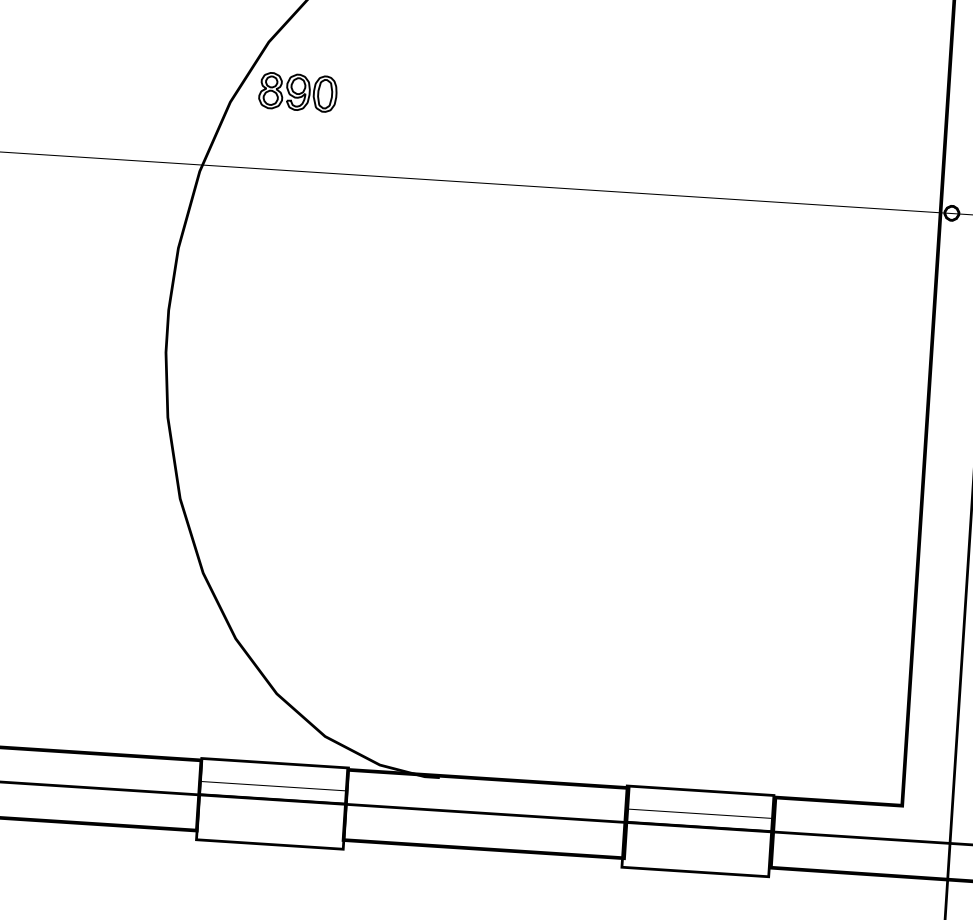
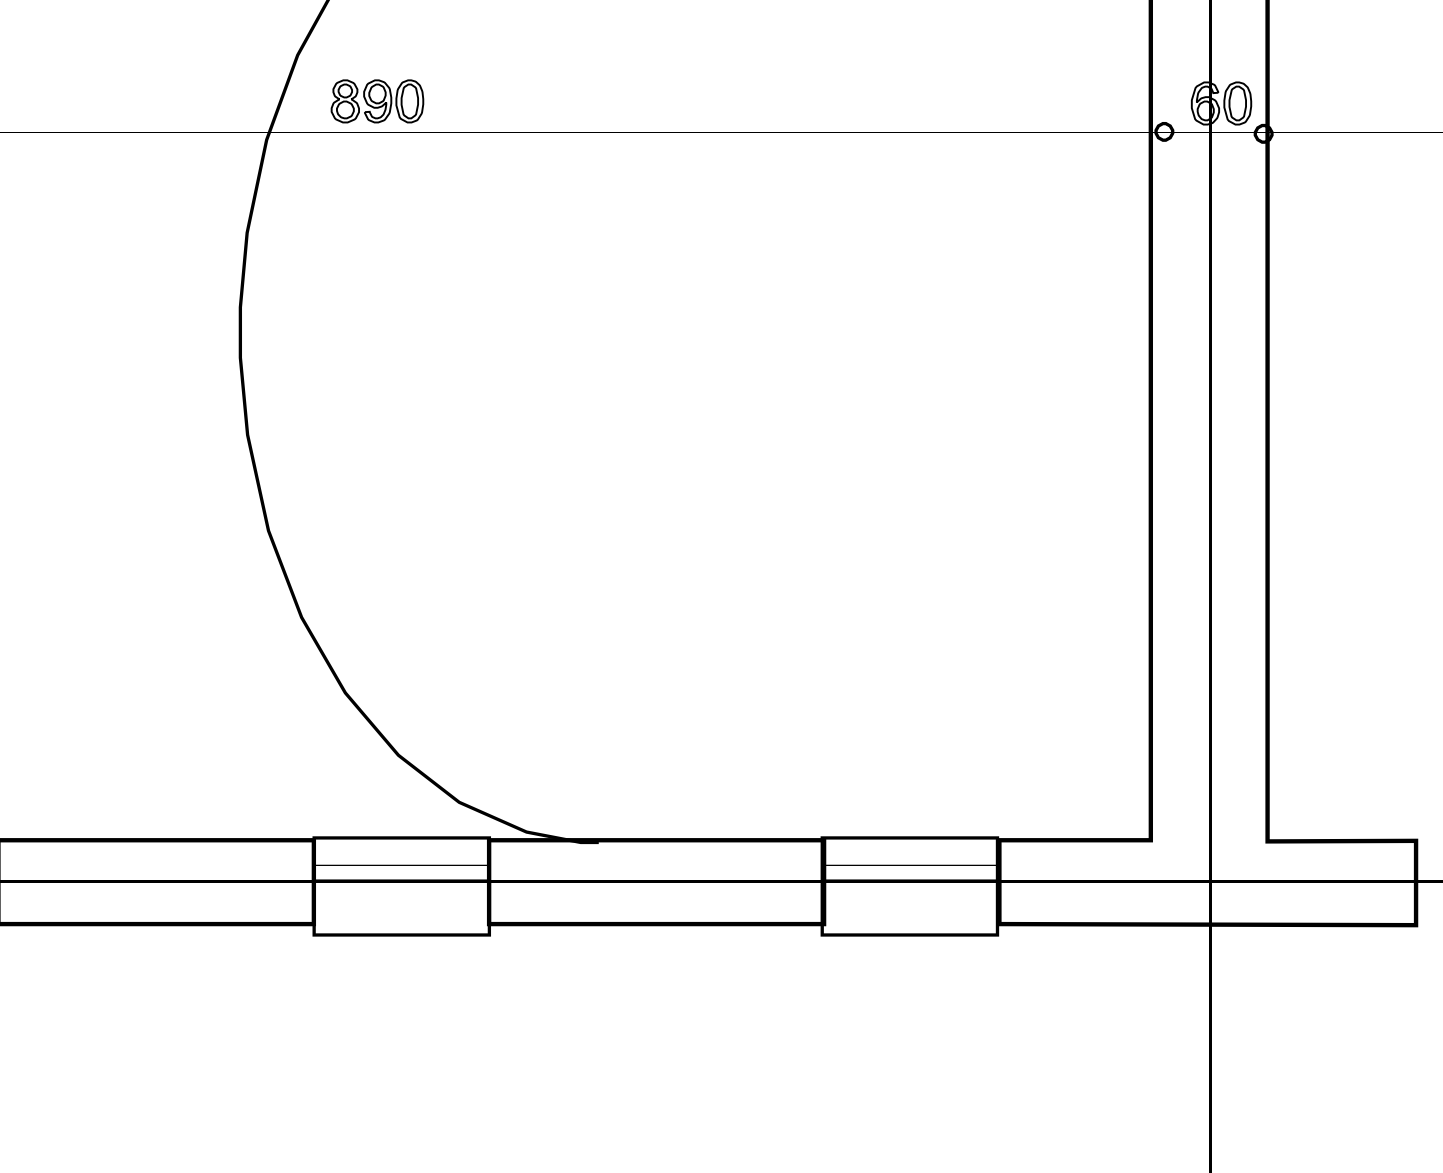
part: (298, 92) -> (377, 101), moved

